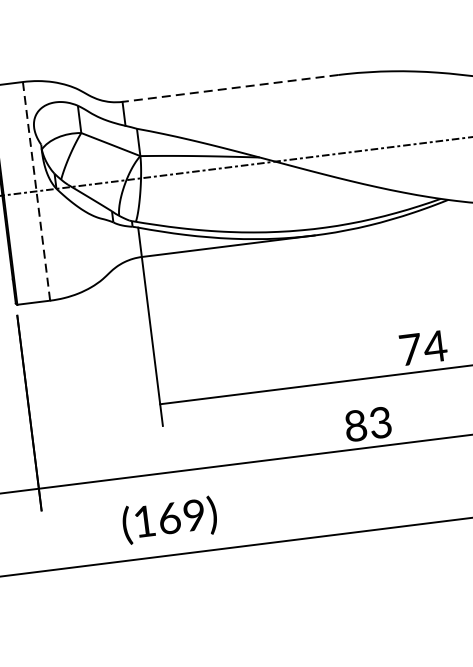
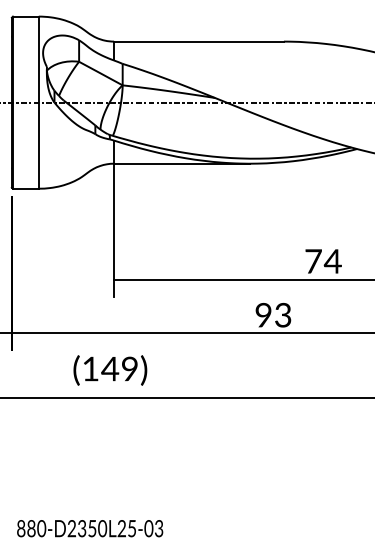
line: (231, 88) -> (199, 41), dashed -> solid
line: (36, 192) -> (38, 103), dashed -> solid
text: (355, 427) -> (263, 316), 83 -> 93
text: (169, 519) -> (110, 369), (169) -> (149)

